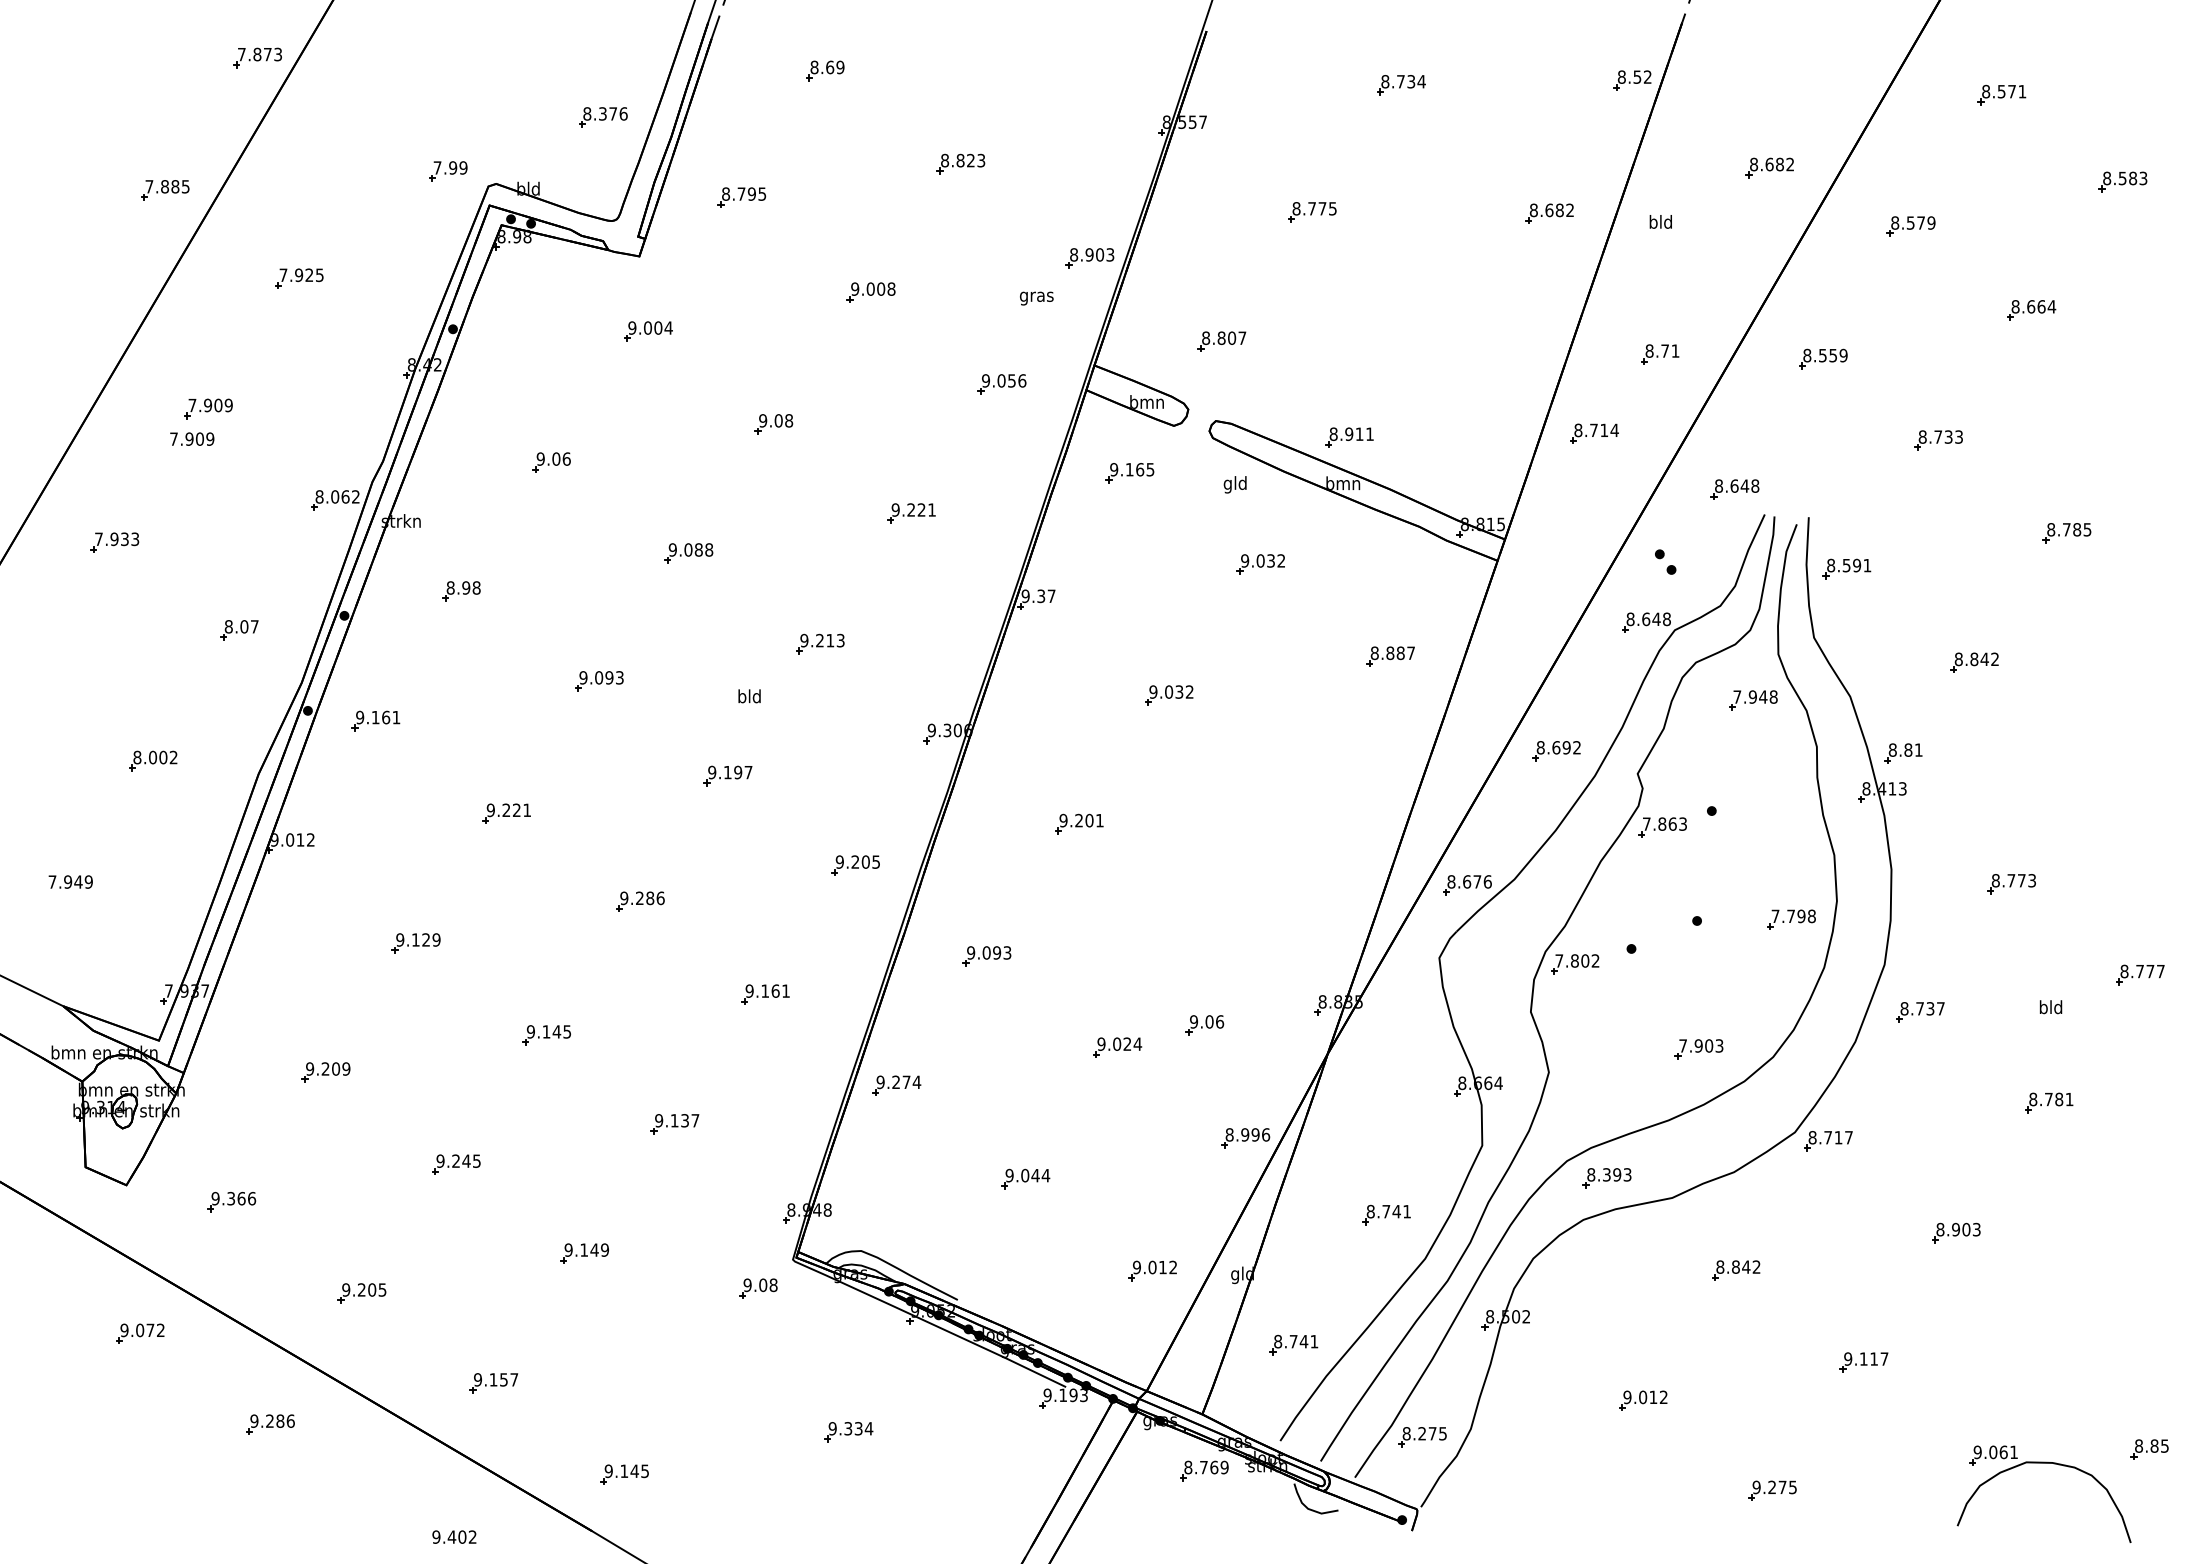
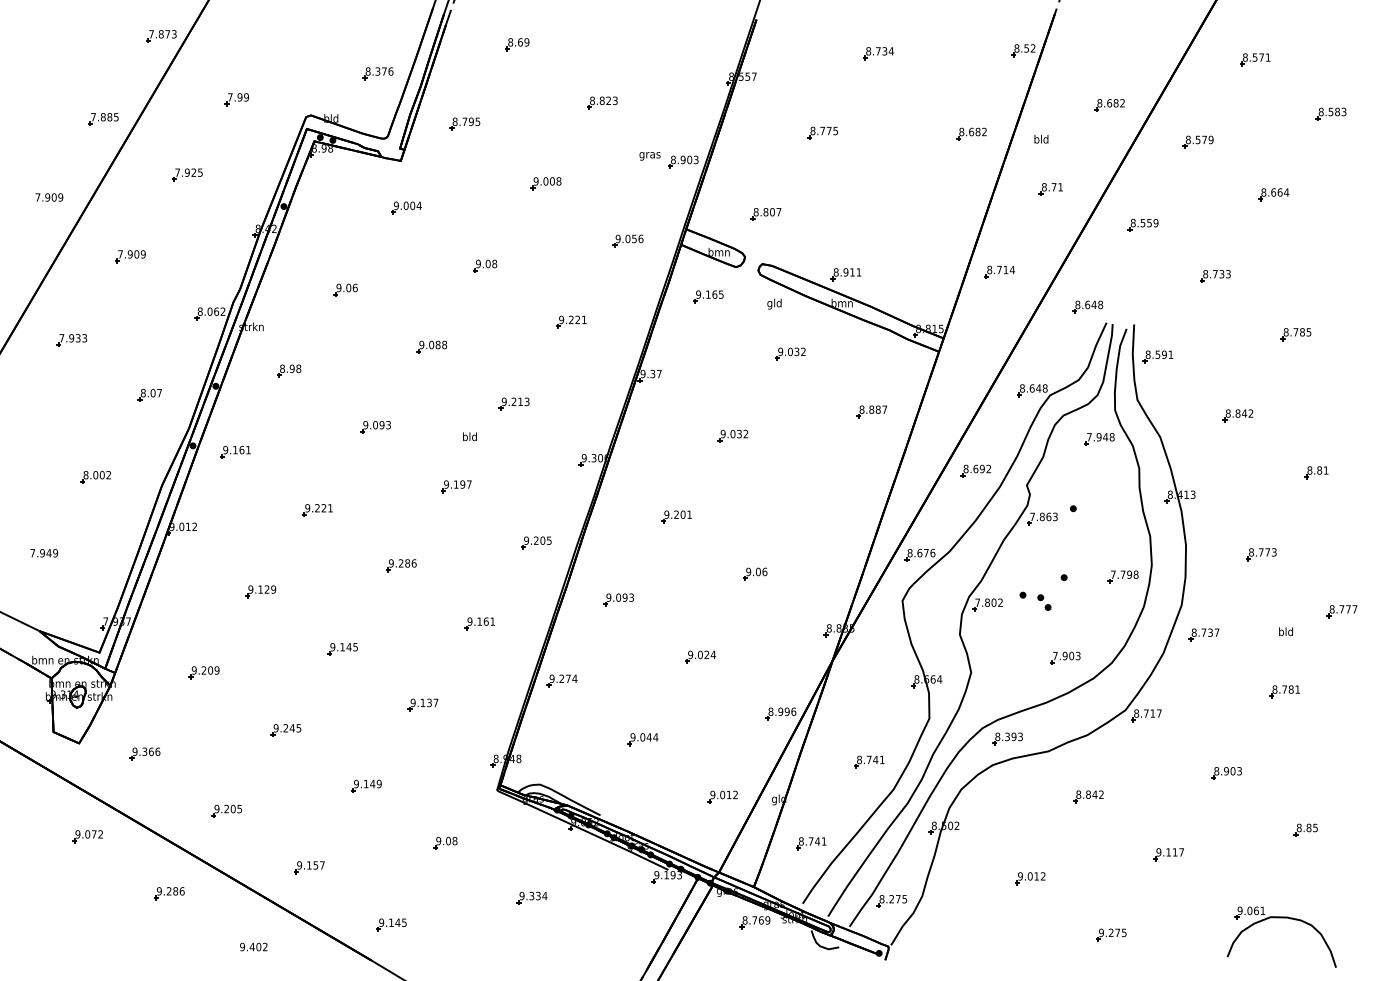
part: (447, 171) -> (236, 99), moved
text: (1035, 298) -> (649, 156), moved
part: (1659, 354) -> (1050, 189), moved
text: (192, 439) -> (49, 197), moved
part: (1665, 561) -> (1044, 602), moved
part: (1903, 753) -> (1316, 472), moved
part: (1204, 1024) -> (755, 573), moved
part: (758, 1287) -> (445, 842), moved
part: (2148, 1448) -> (1305, 829), moved
text: (453, 1536) -> (253, 946), moved

